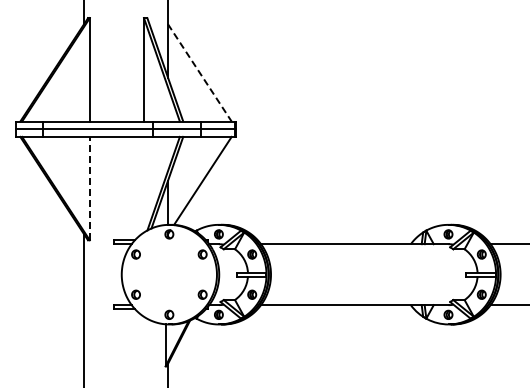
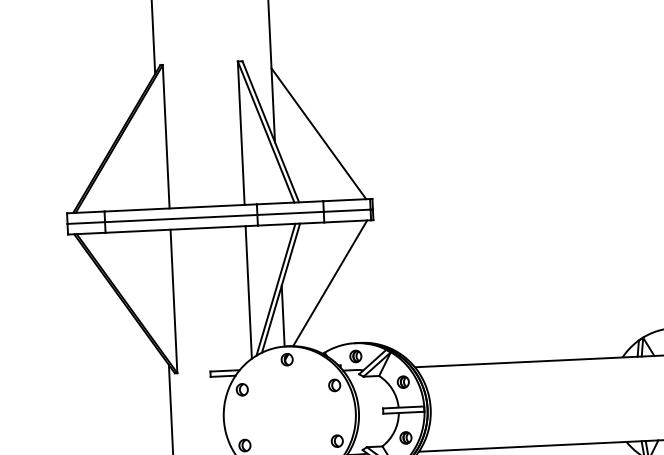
line: (200, 73) -> (319, 134), dashed -> solid
line: (143, 184) -> (248, 292), added
line: (89, 188) -> (173, 301), dashed -> solid

